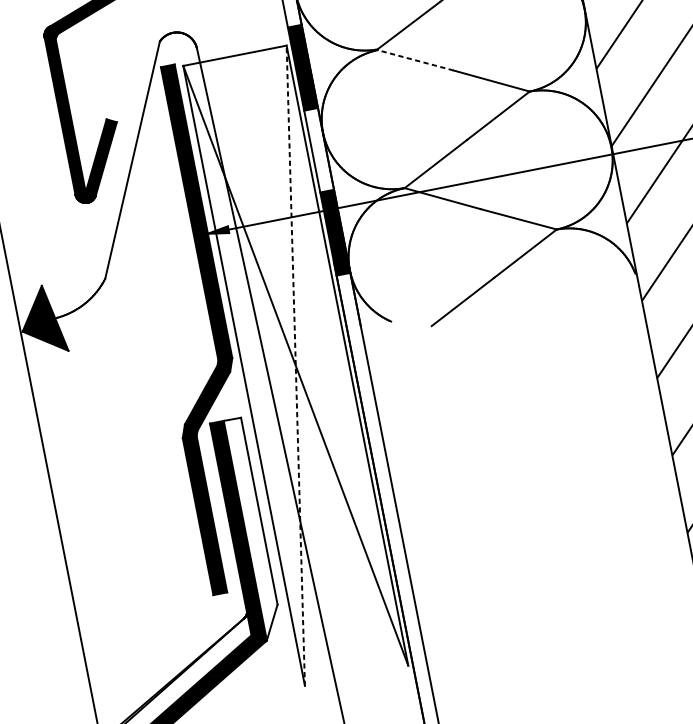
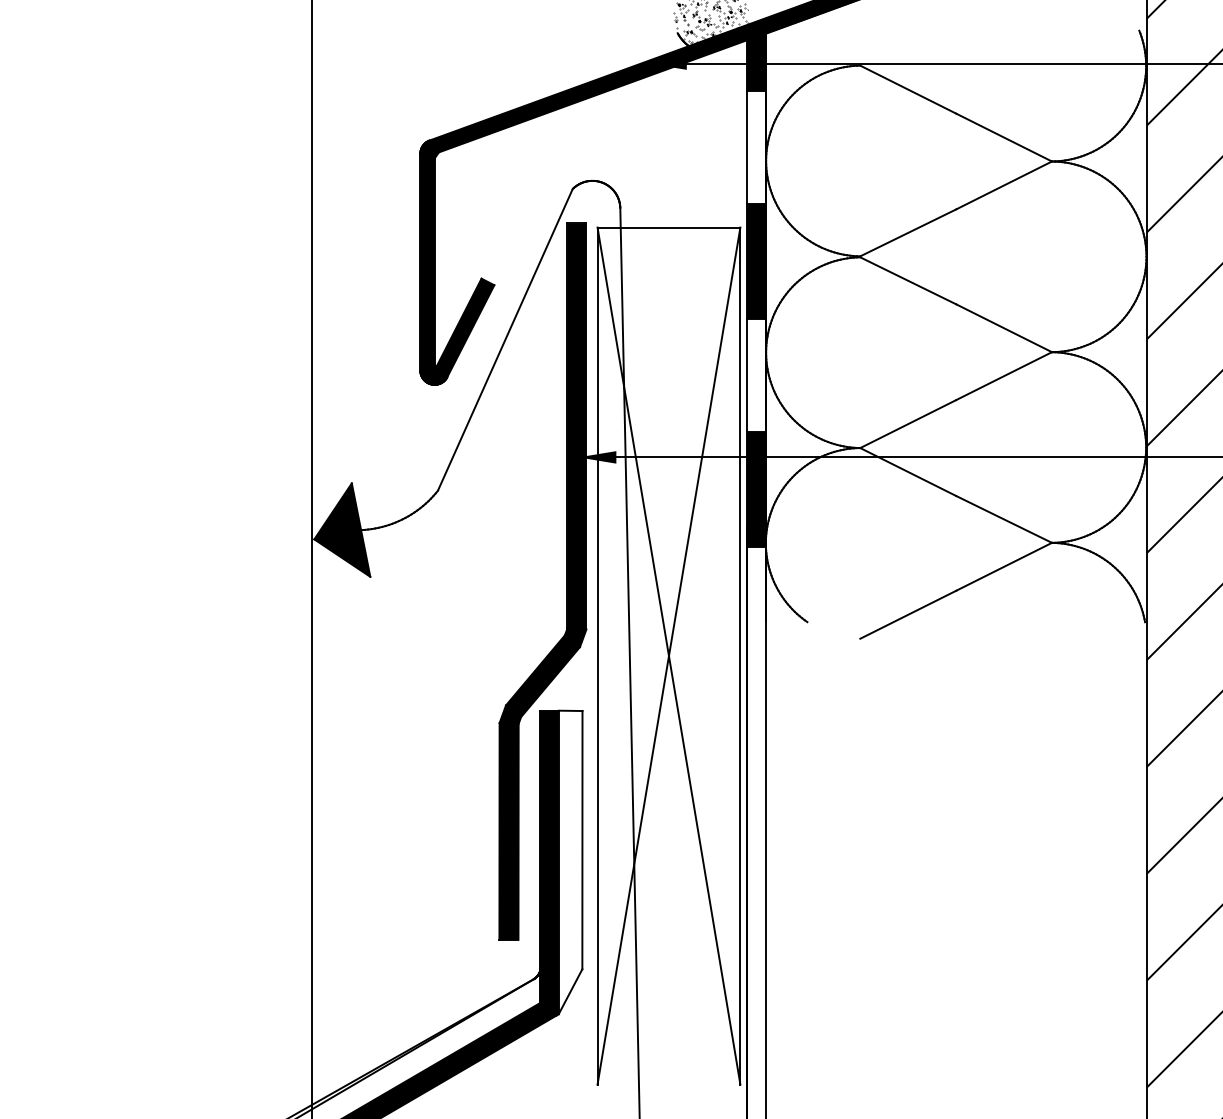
line: (415, 60) -> (907, 280), dashed -> solid
line: (296, 365) -> (669, 655), dashed -> solid

